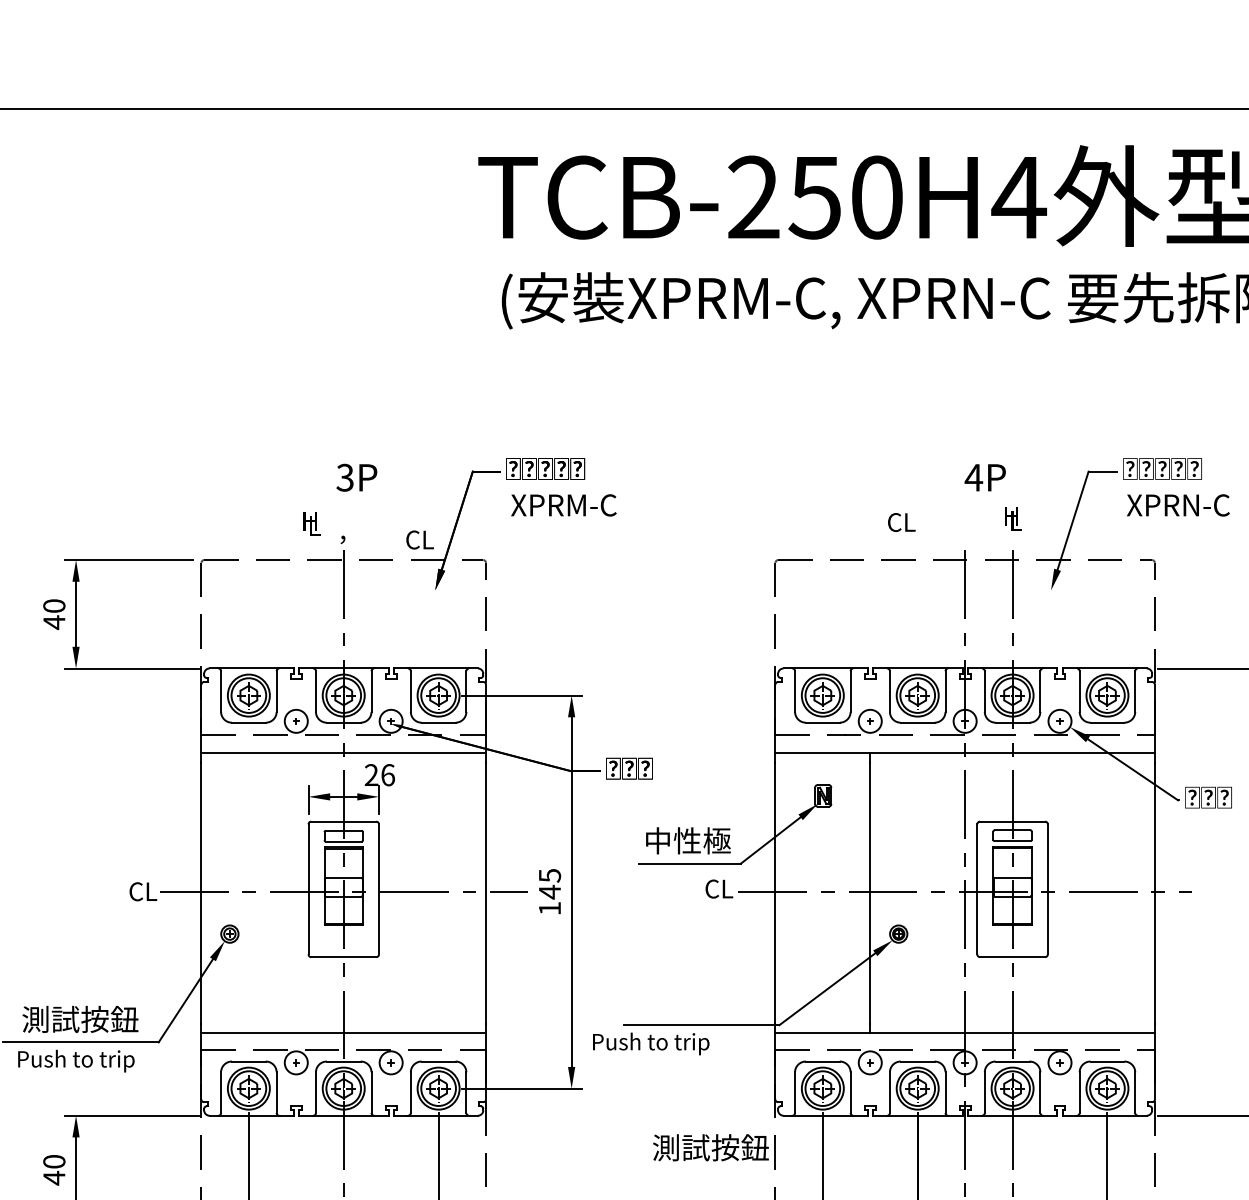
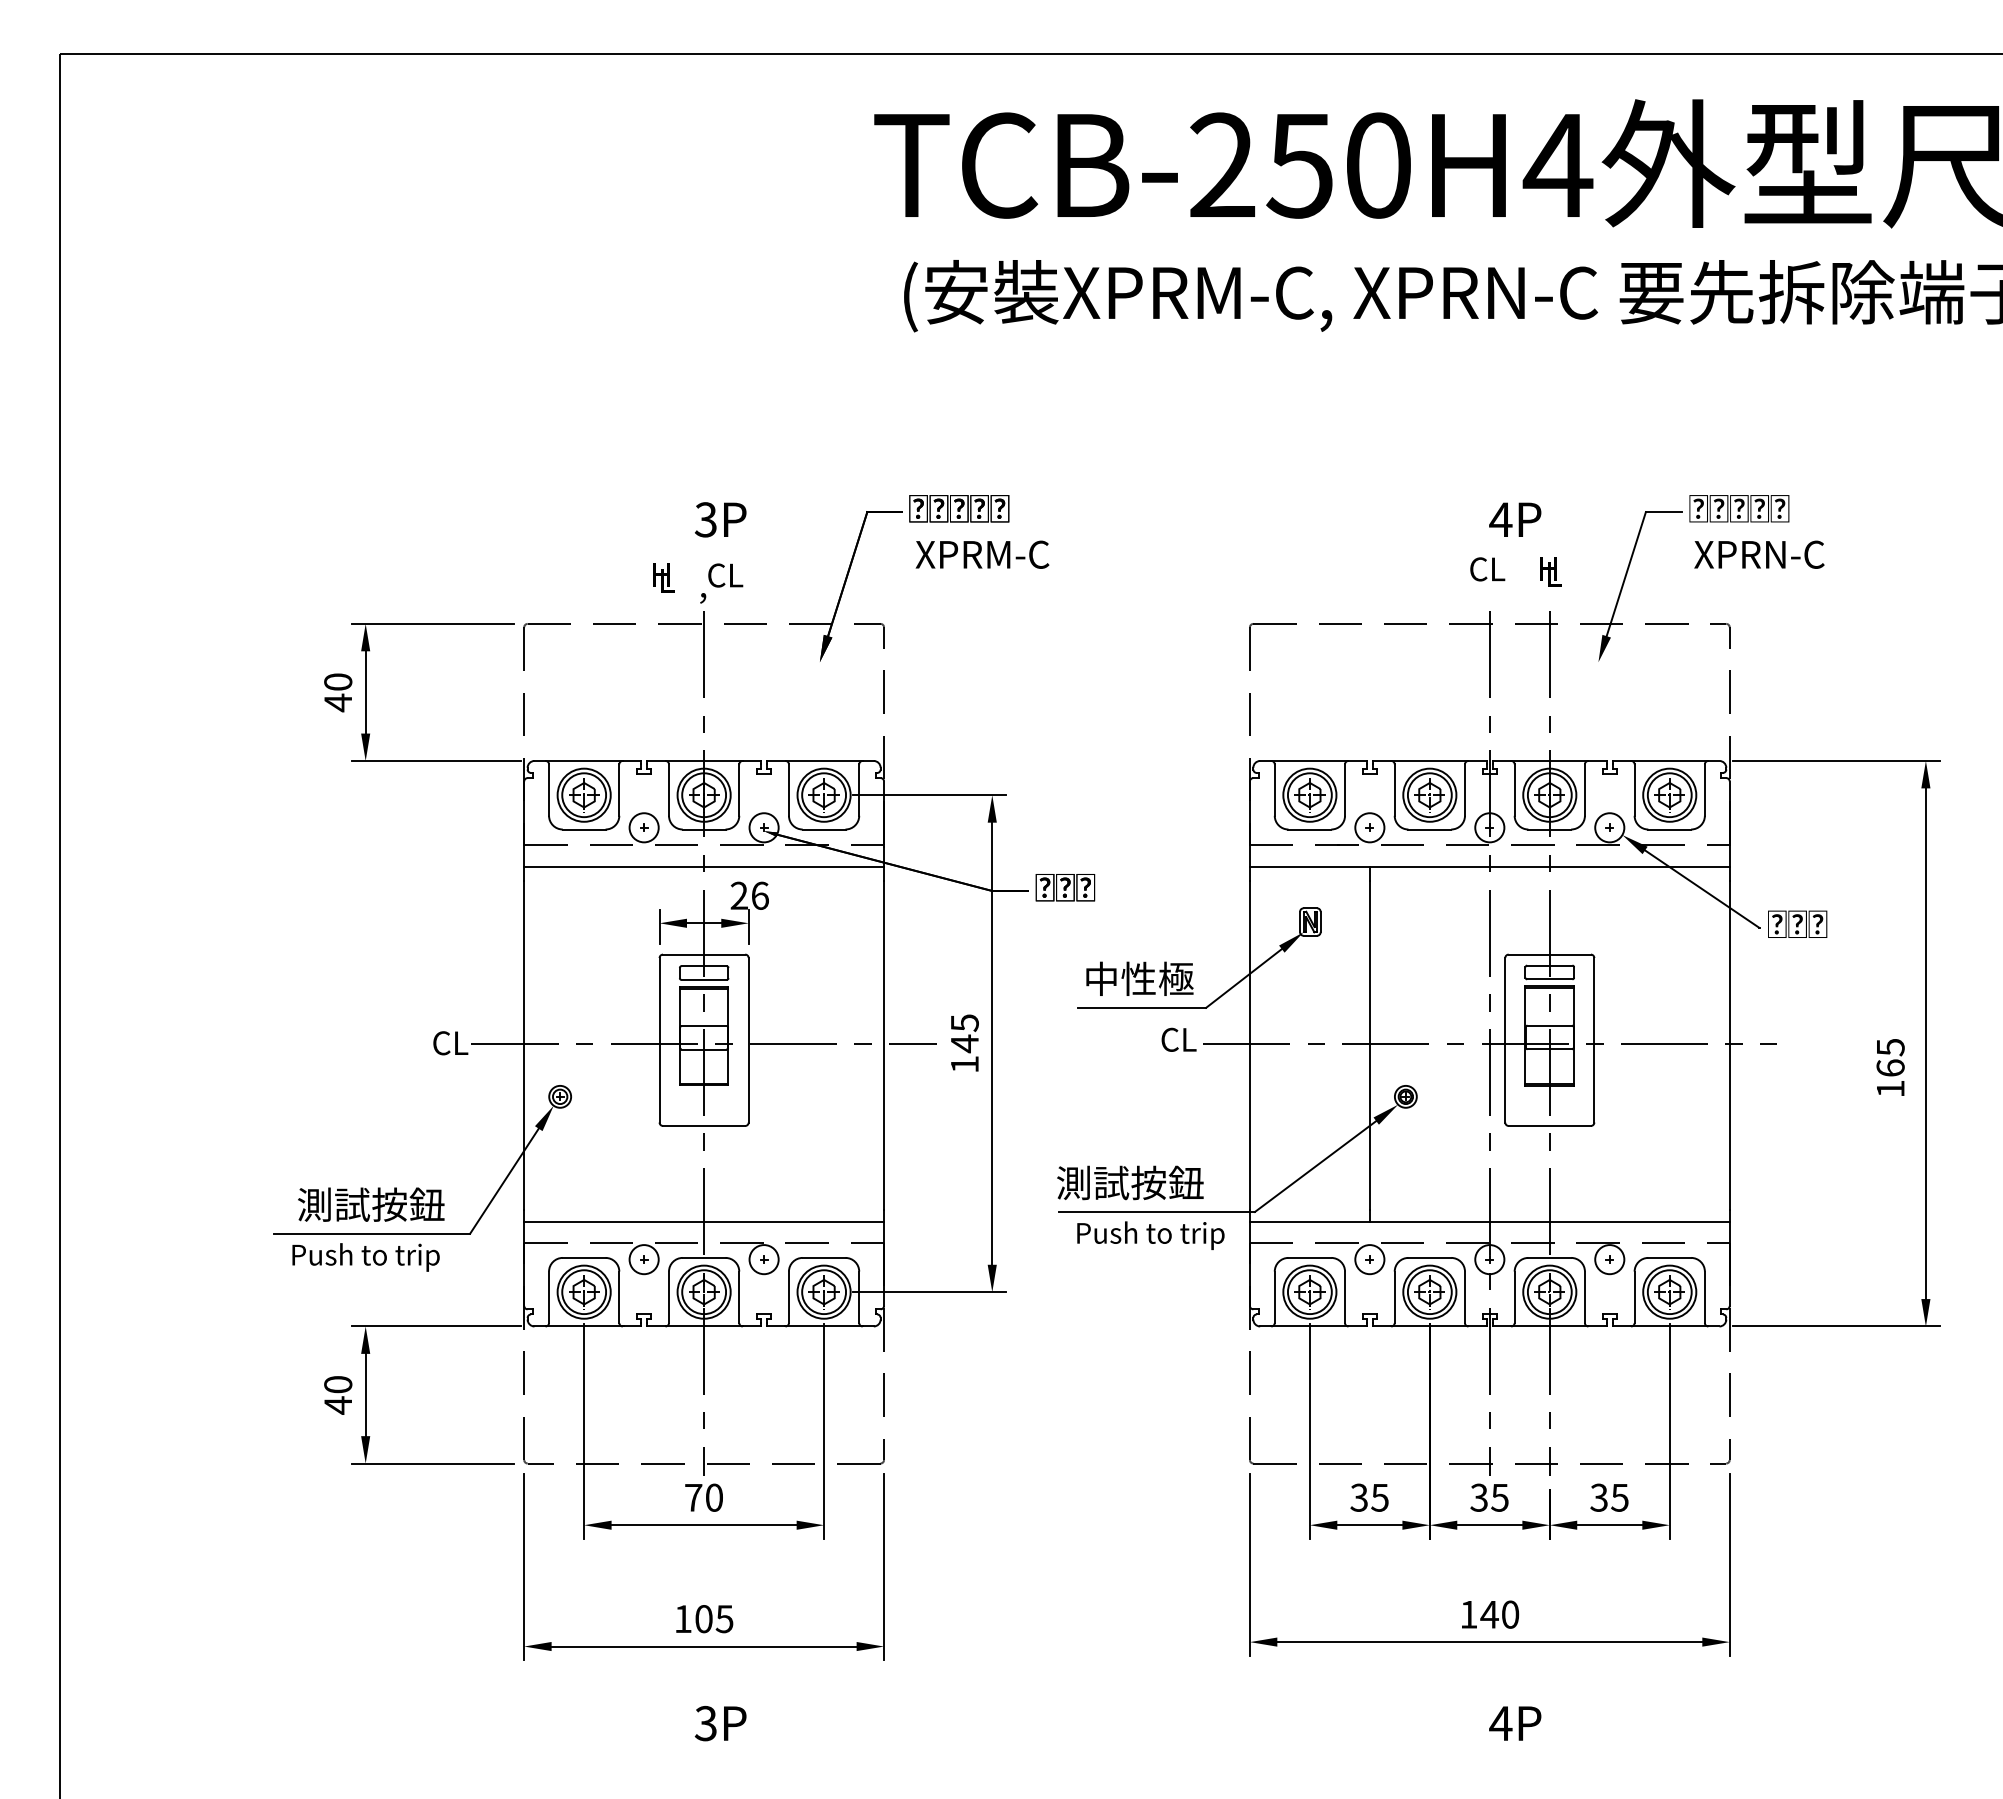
text: (901, 522) -> (1487, 569), moved
text: (419, 539) -> (725, 575), moved
text: (650, 1043) -> (1150, 1235), moved
text: (711, 1147) -> (1130, 1182), moved

